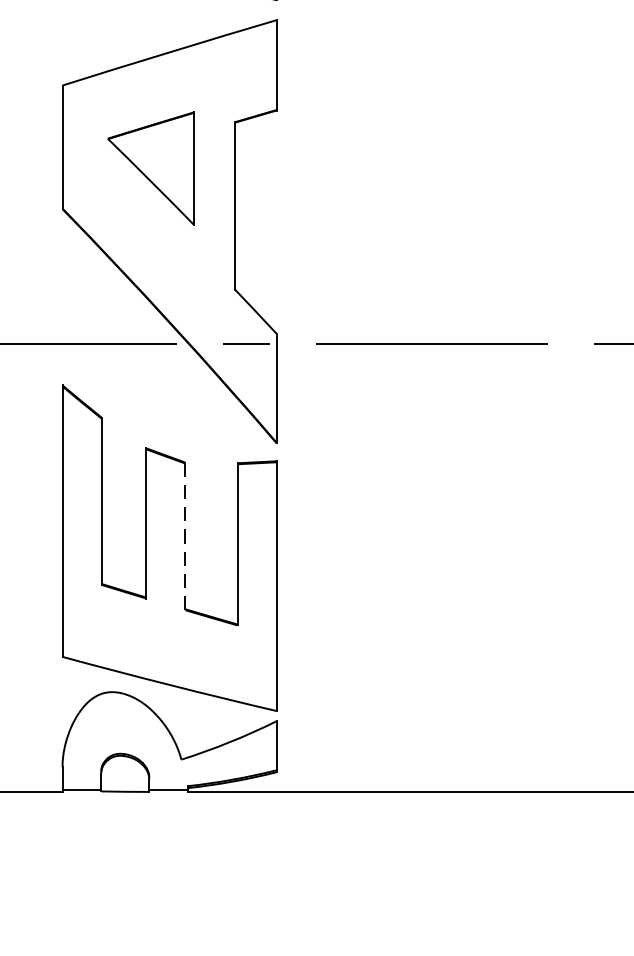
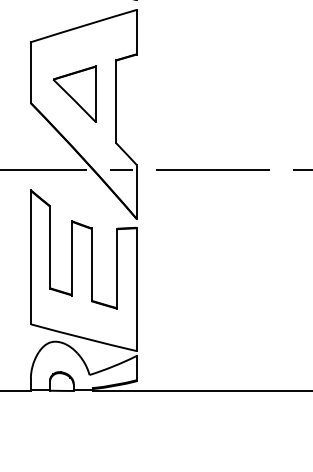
part: (150, 167) -> (74, 93), moved
line: (185, 537) -> (91, 265), dashed -> solid

